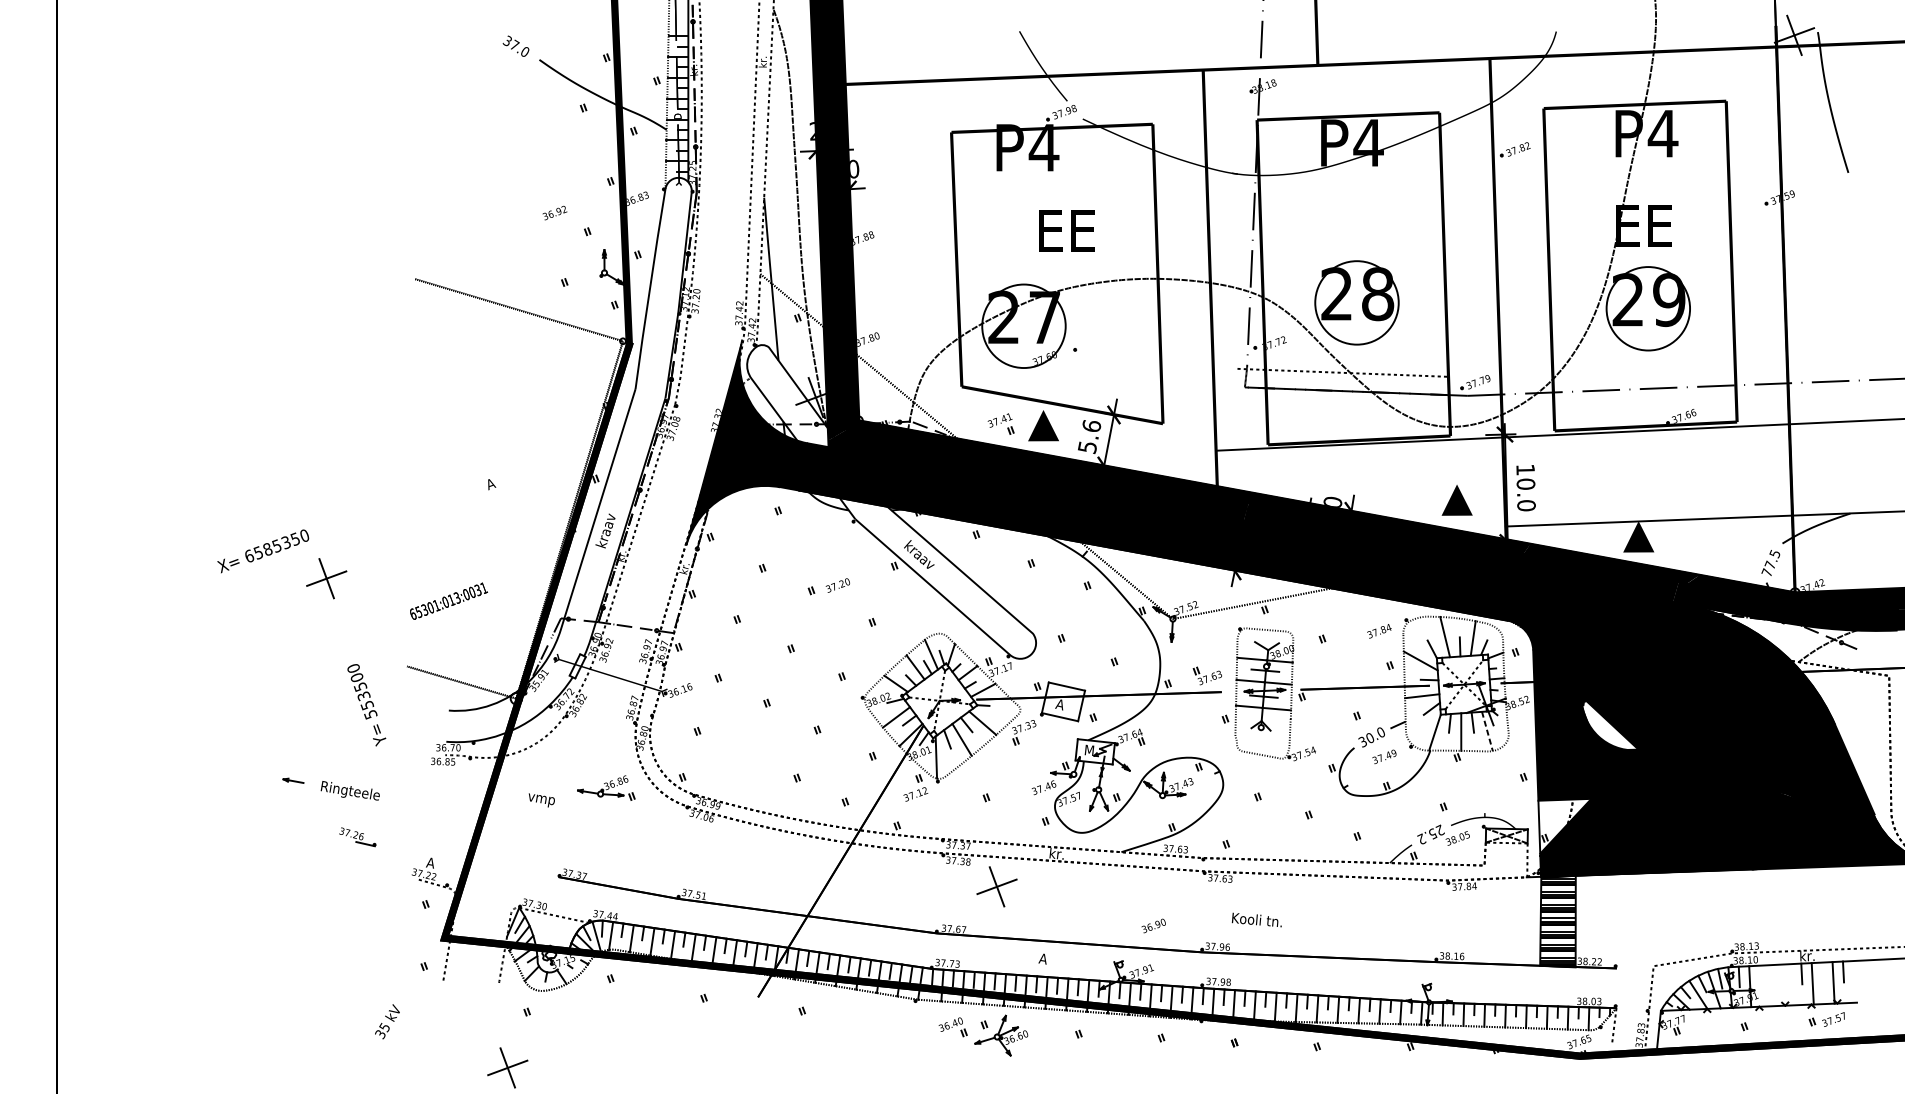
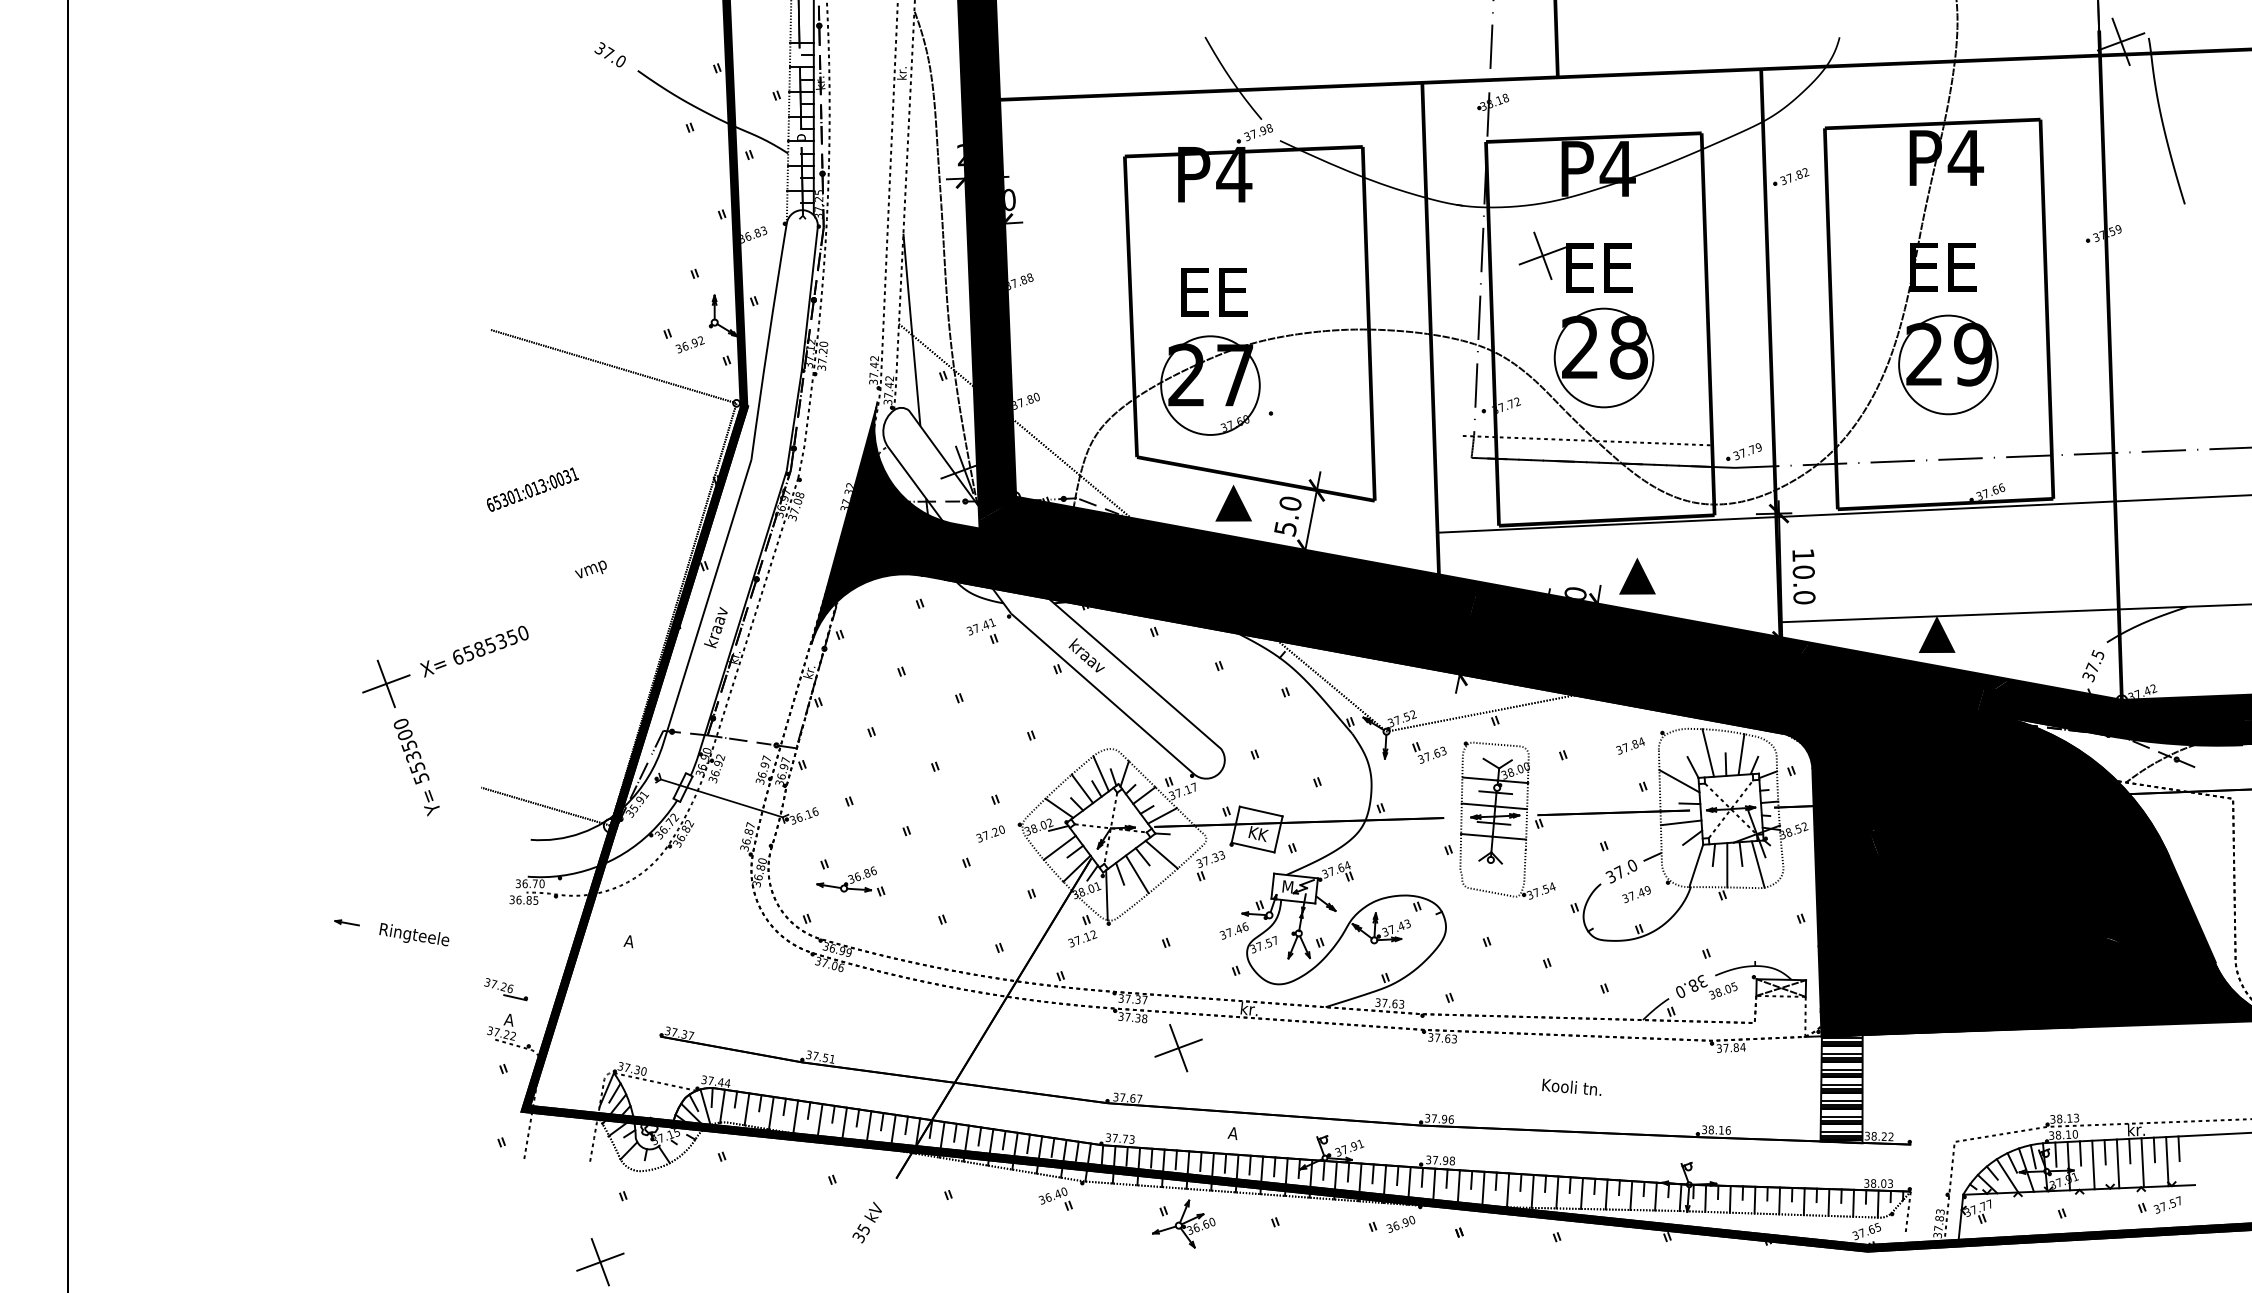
text: (554, 212) -> (689, 344), moved
part: (1332, 221) -> (1575, 261), added
text: (1067, 231) -> (1214, 292), moved
part: (1001, 423) -> (982, 630), moved
text: (1091, 426) -> (1290, 503), 5.6 -> 5.0
text: (499, 481) -> (590, 569), A -> vmp
line: (1457, 500) -> (1637, 576), moved
text: (263, 551) -> (474, 651), moved
text: (1766, 572) -> (2088, 676), 77.5 -> 37.5
text: (837, 585) -> (990, 833), moved
text: (449, 601) -> (533, 489), moved
part: (1207, 675) -> (1429, 752), moved
text: (366, 705) -> (416, 767), moved
text: (1063, 705) -> (1257, 833), A -> KK
fill: (1610, 725) -> (1903, 857), added
line: (1487, 731) -> (1758, 864), dashed -> solid
text: (1369, 737) -> (1618, 871), 30.0 -> 37.0
part: (606, 788) -> (850, 881), moved
text: (540, 799) -> (639, 944), vmp -> A
fill: (1564, 826) -> (1849, 976), added
text: (1430, 833) -> (1691, 985), 25.2 -> 38.0
part: (357, 837) -> (505, 989), moved
text: (1256, 919) -> (1571, 1086), moved
text: (1153, 925) -> (1400, 1223), moved
line: (1822, 972) -> (2154, 1149), added
line: (1760, 975) -> (2080, 1153), added
line: (1780, 975) -> (2104, 1152), added
line: (1791, 984) -> (2117, 1163), added
line: (1771, 985) -> (2093, 1164), added
text: (386, 1021) -> (866, 1222), moved
part: (952, 1026) -> (1055, 1198), moved

